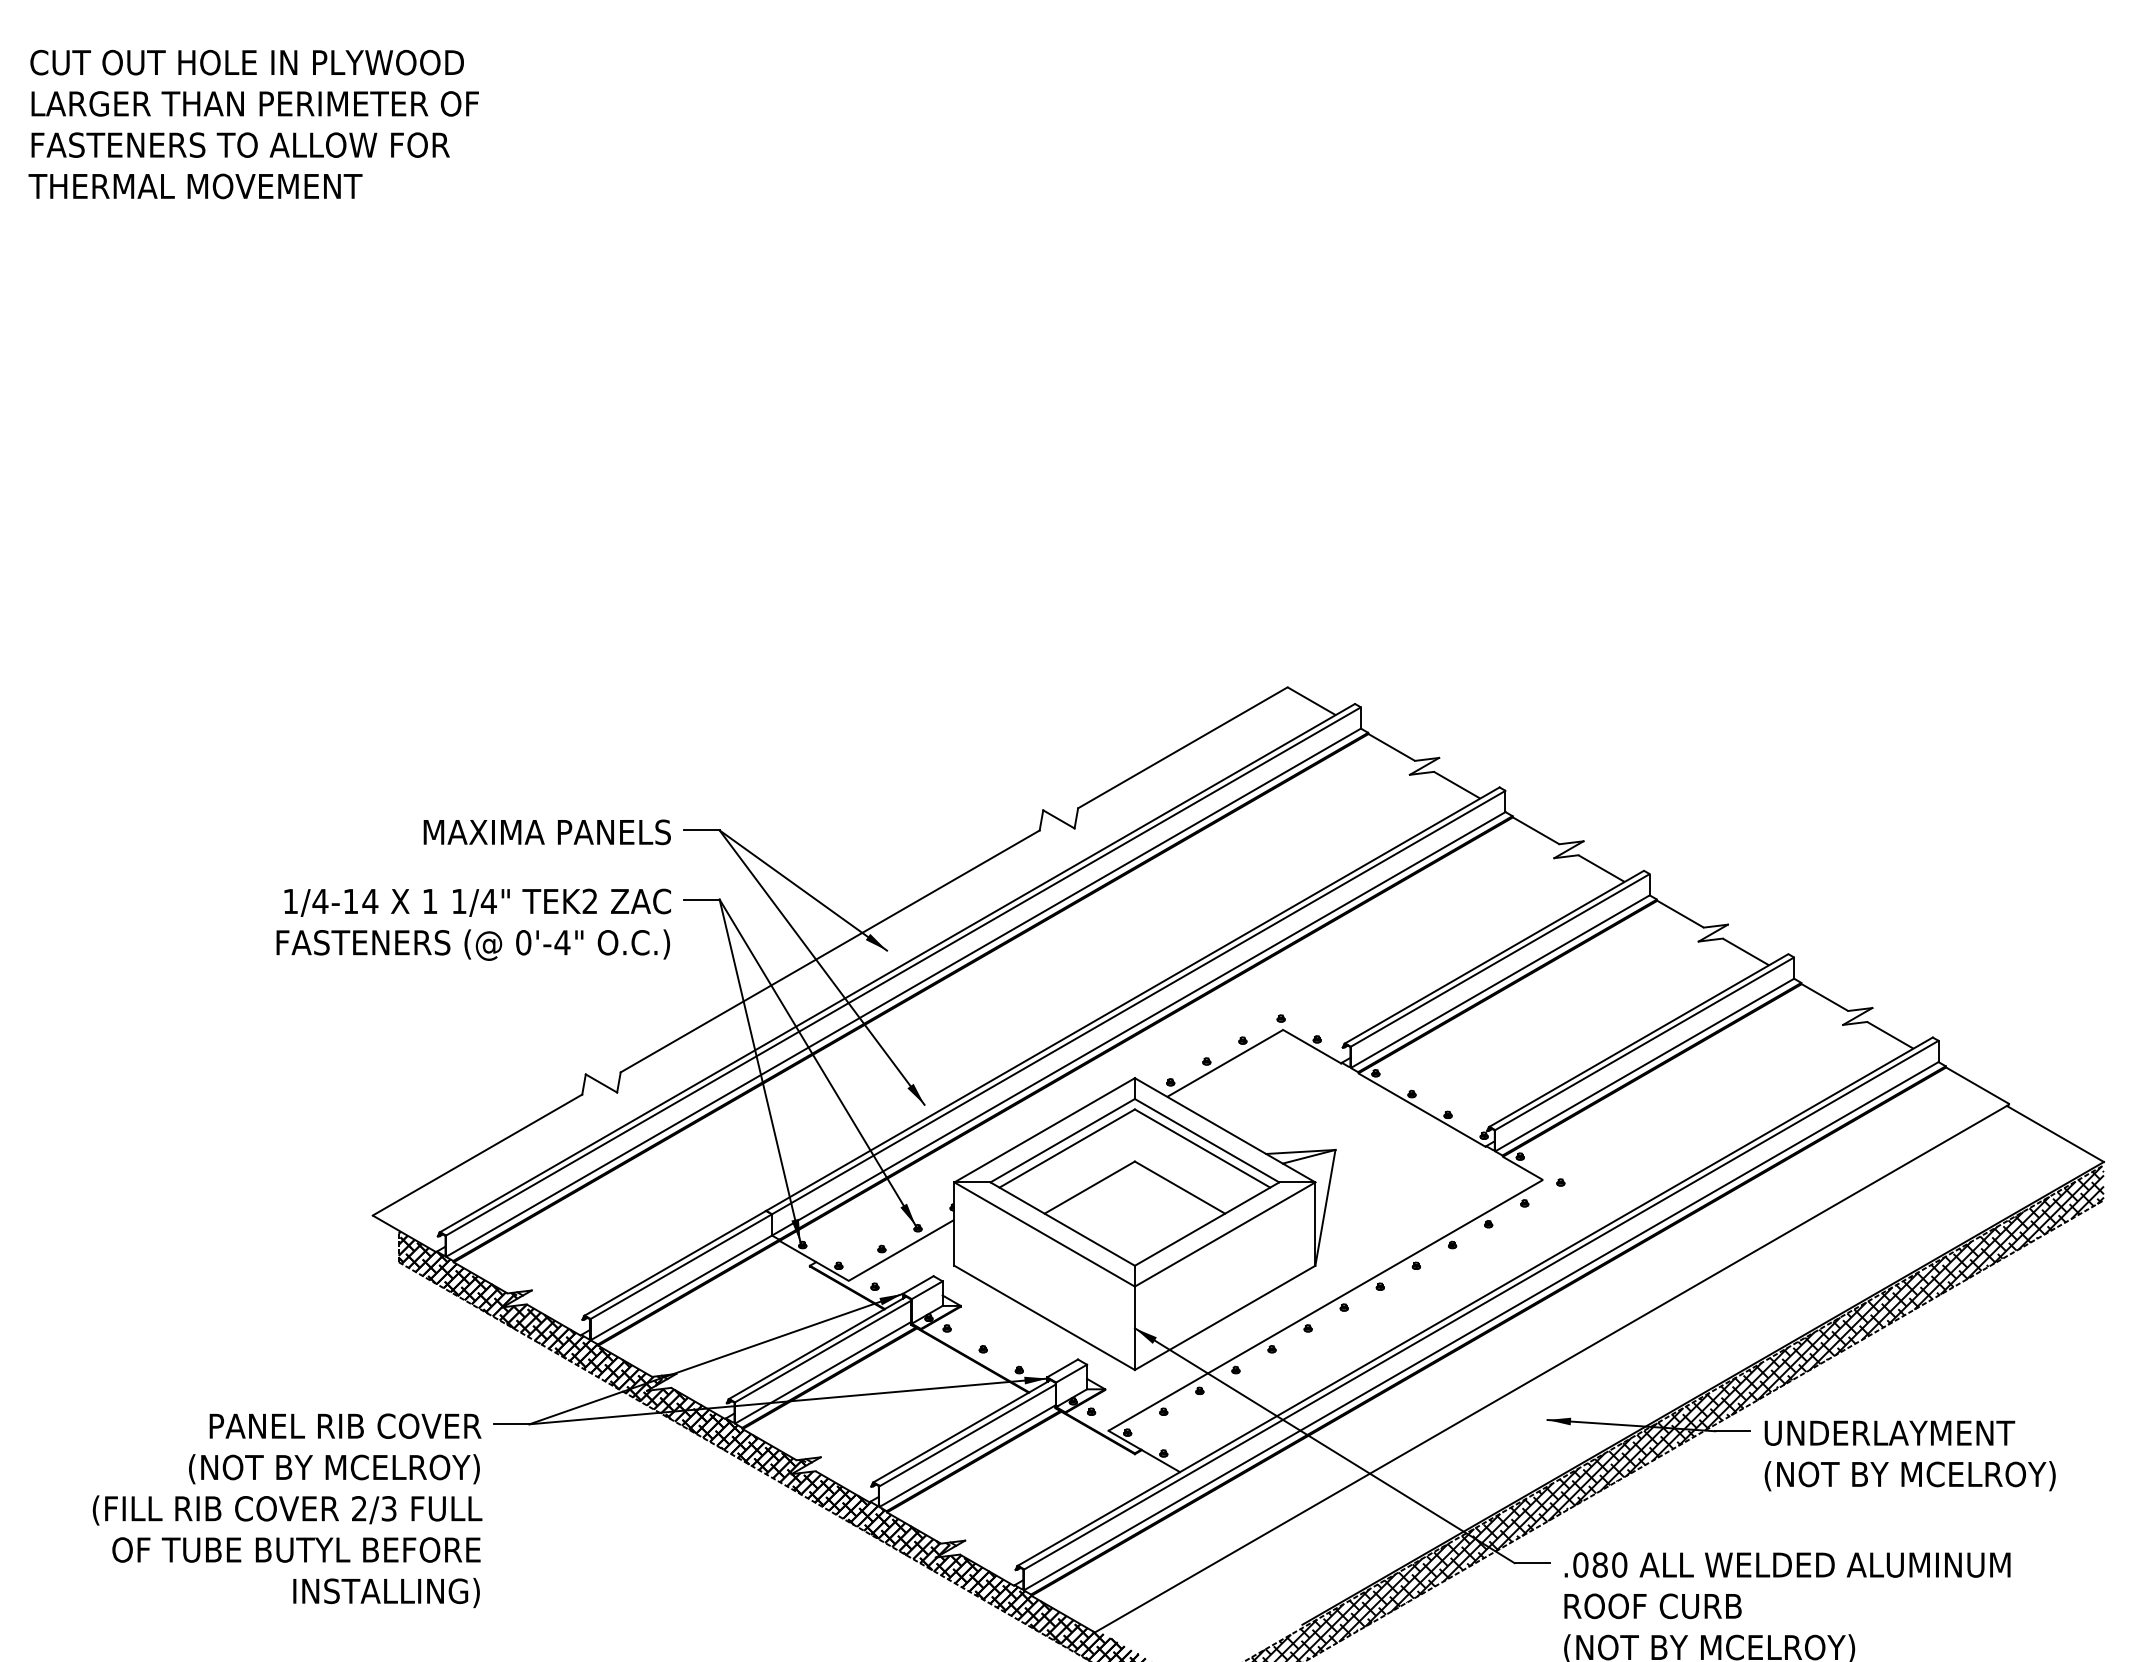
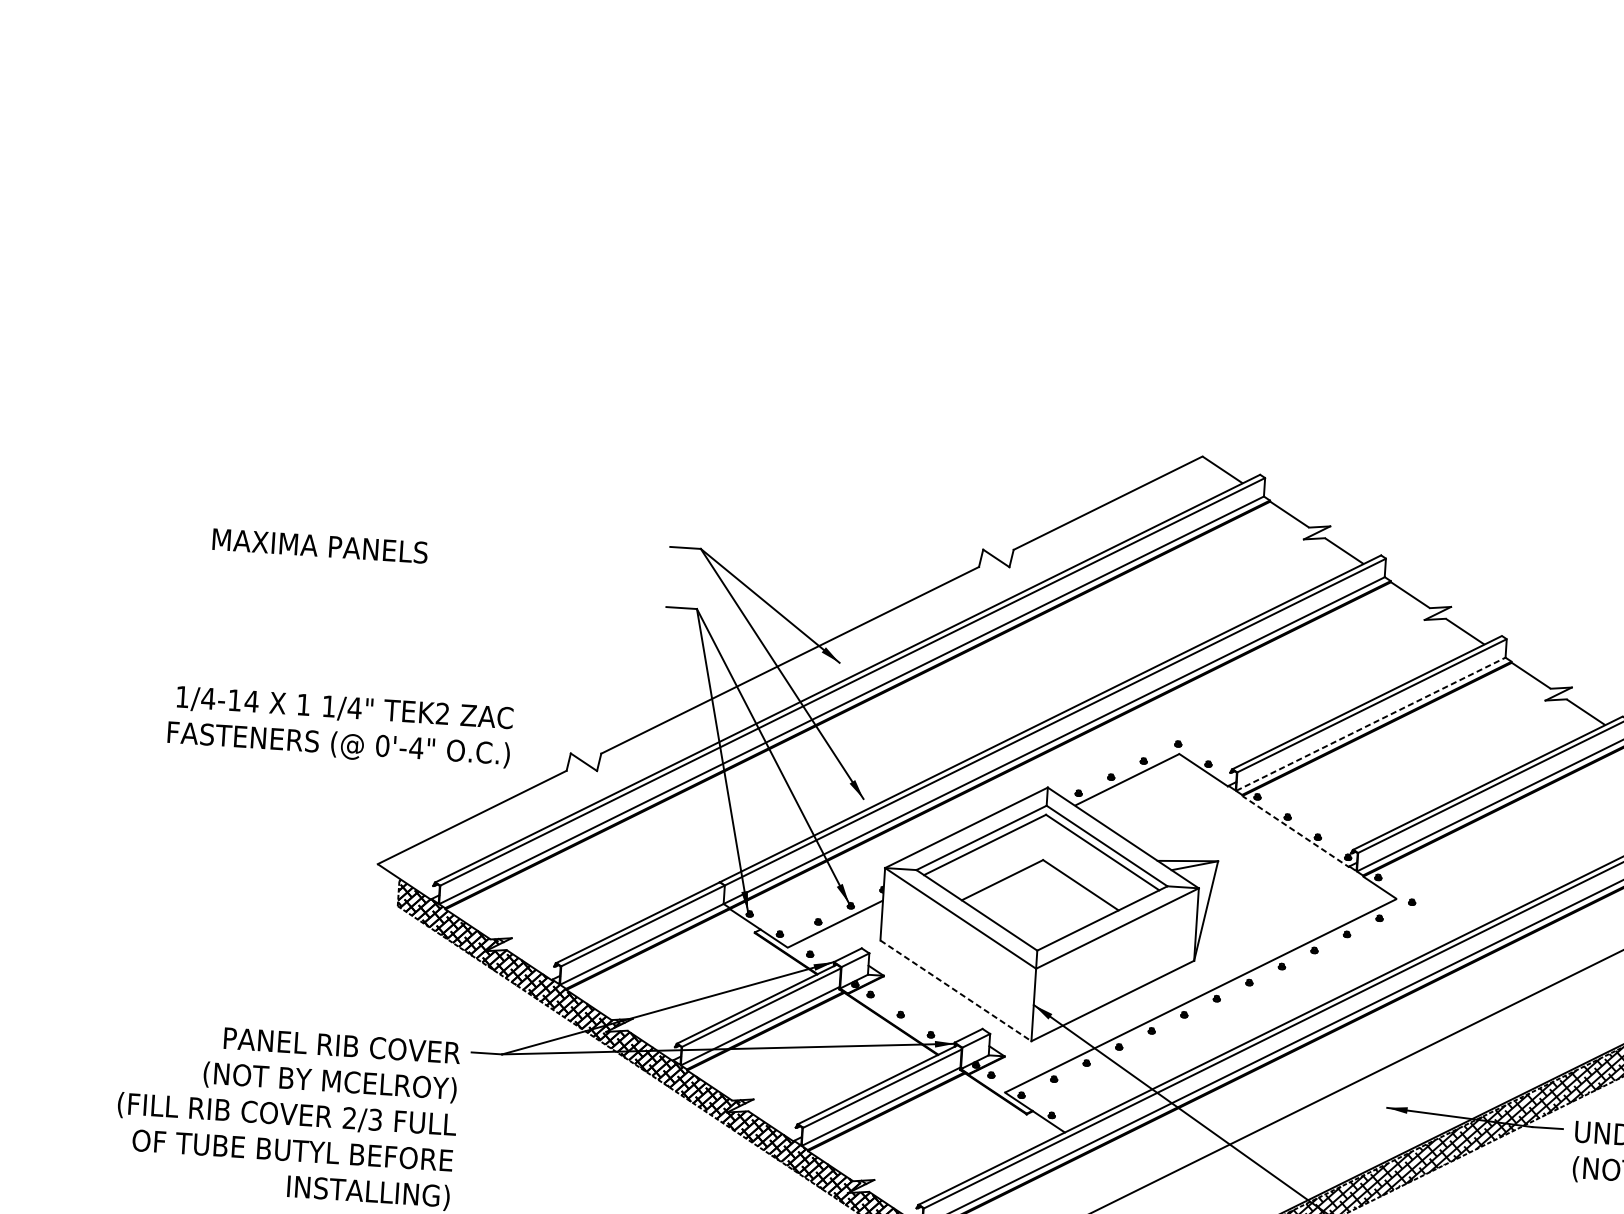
text: (546, 832) -> (319, 546), moved
text: (473, 924) -> (340, 727), moved
line: (1500, 981) -> (1371, 724), solid -> dashed
line: (1418, 1107) -> (1292, 829), solid -> dashed
line: (1045, 1318) -> (956, 991), solid -> dashed

